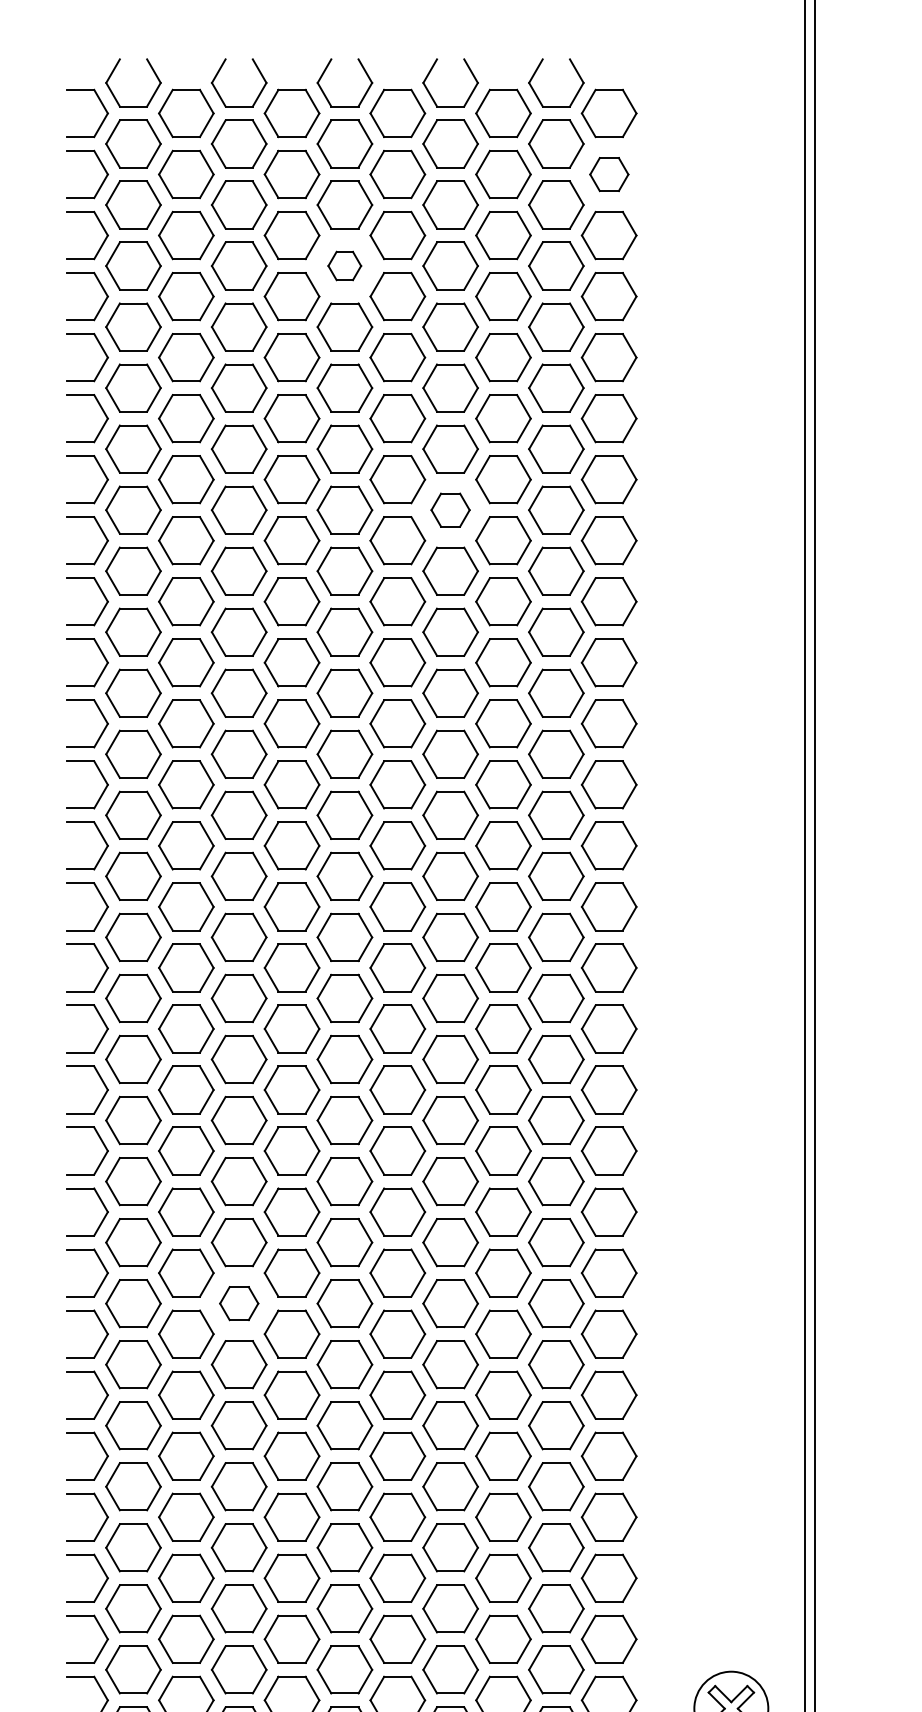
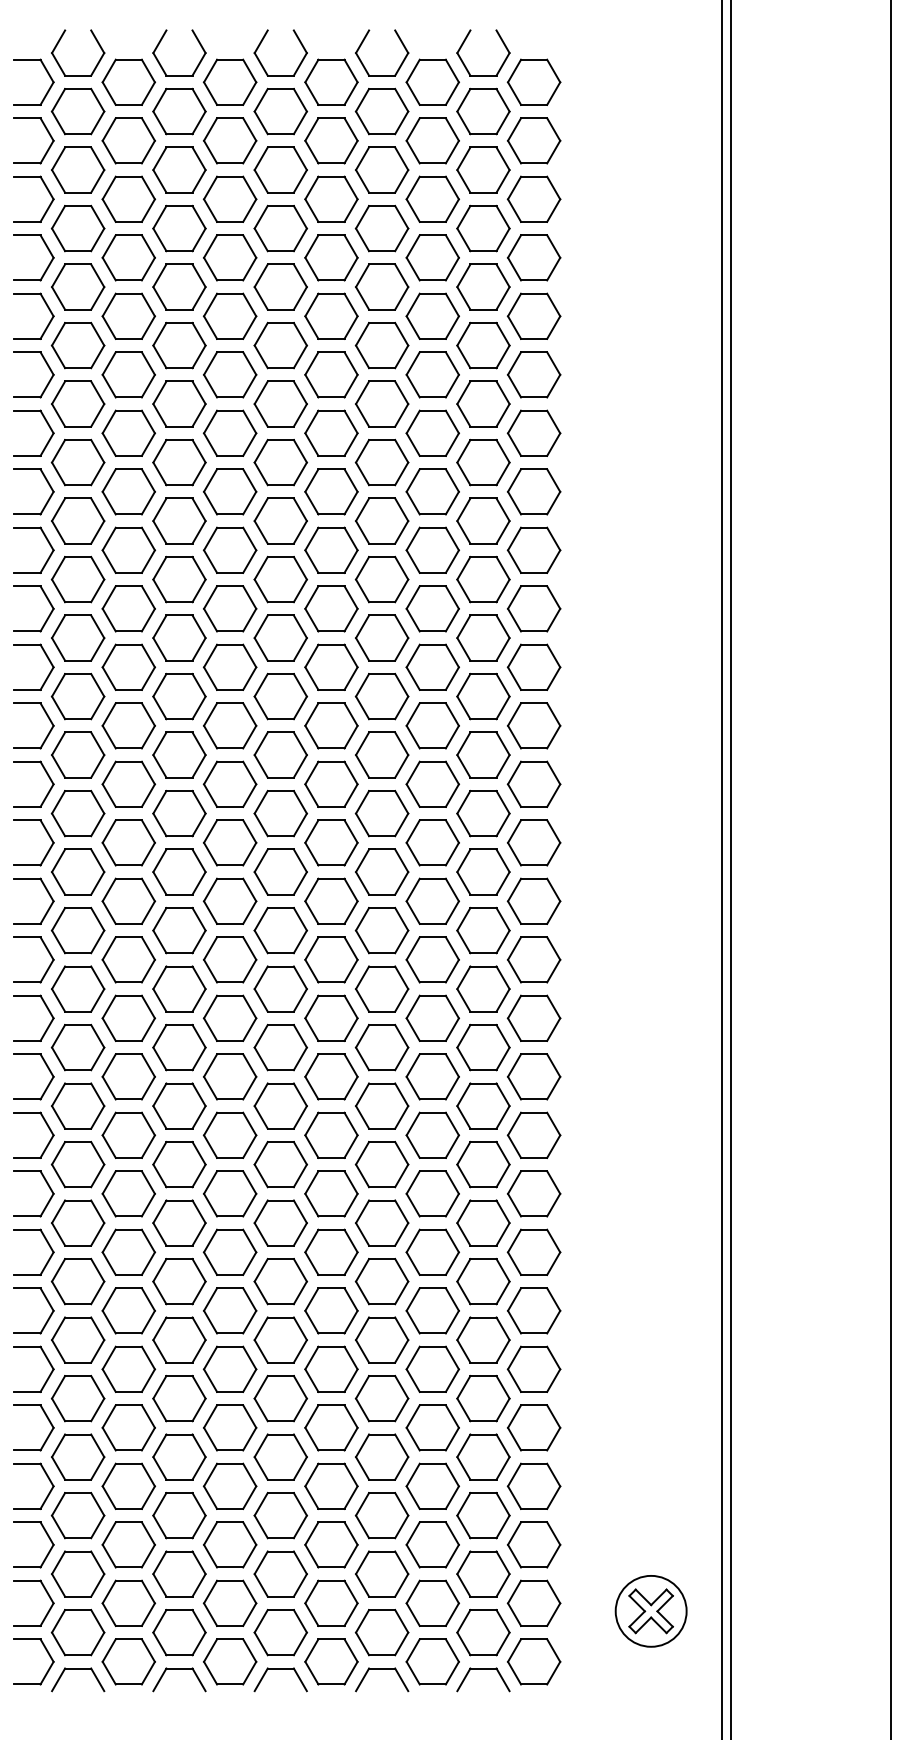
part: (609, 174) -> (534, 140), size x1.43
part: (344, 265) -> (280, 228), size x1.67
part: (449, 510) -> (381, 462), size x1.43
part: (239, 1303) -> (179, 1222), size x1.43

